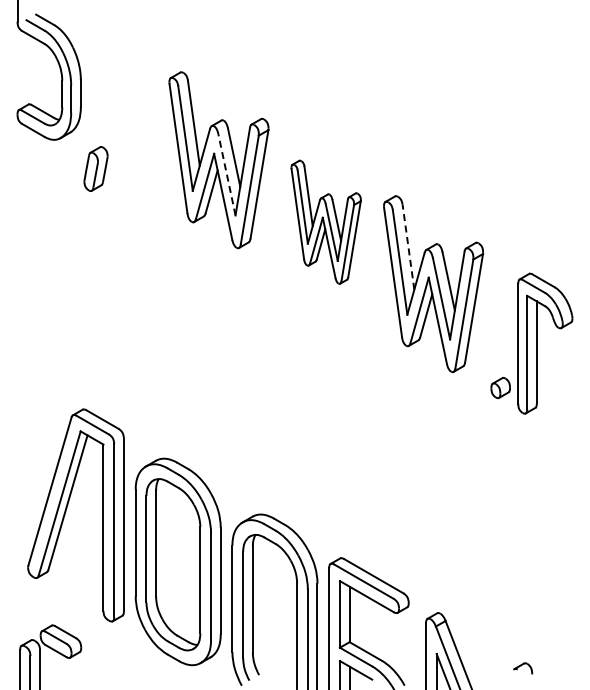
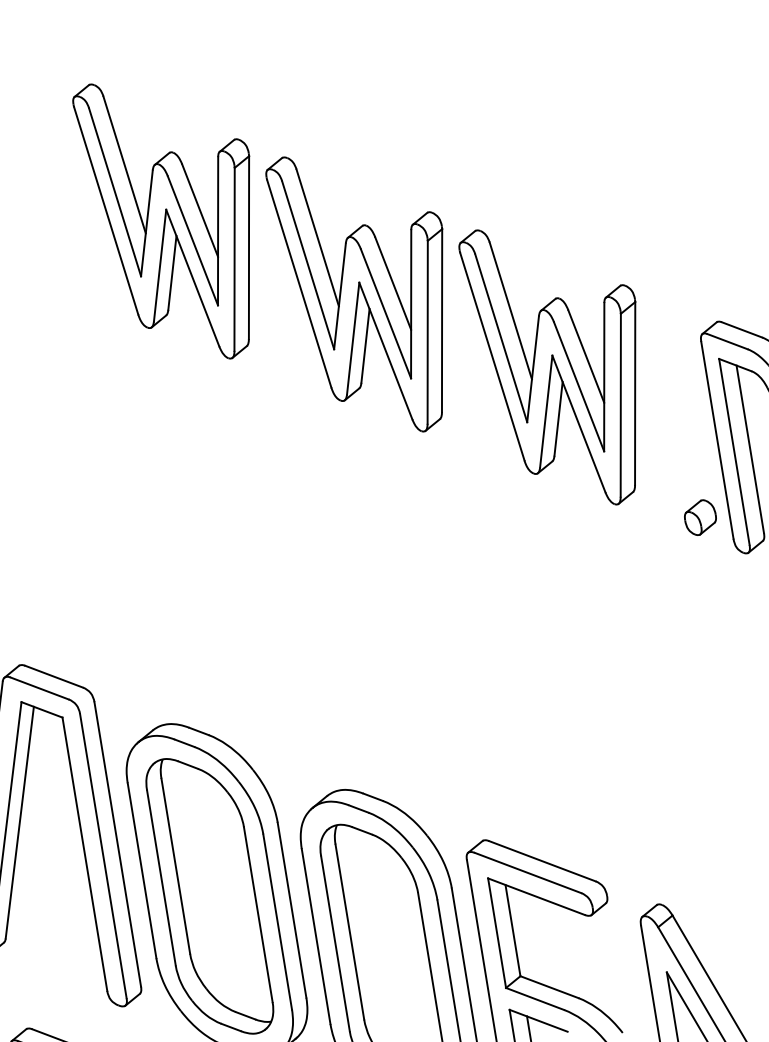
line: (226, 174) -> (192, 240), dashed -> solid
part: (325, 222) -> (367, 292), size x1.43
line: (408, 247) -> (510, 311), dashed -> solid

